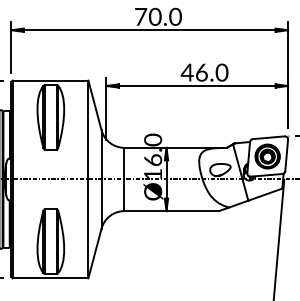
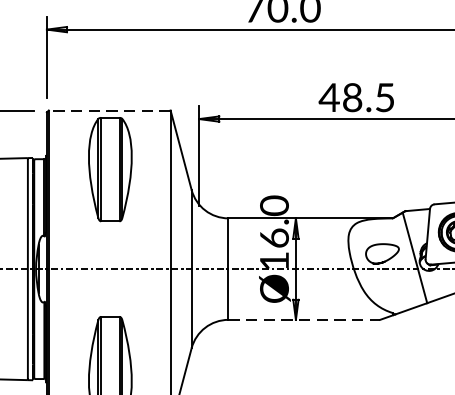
text: (211, 72) -> (368, 97), 46.0 -> 48.5
line: (50, 80) -> (109, 110), solid -> dashed
line: (172, 211) -> (305, 320), solid -> dashed

